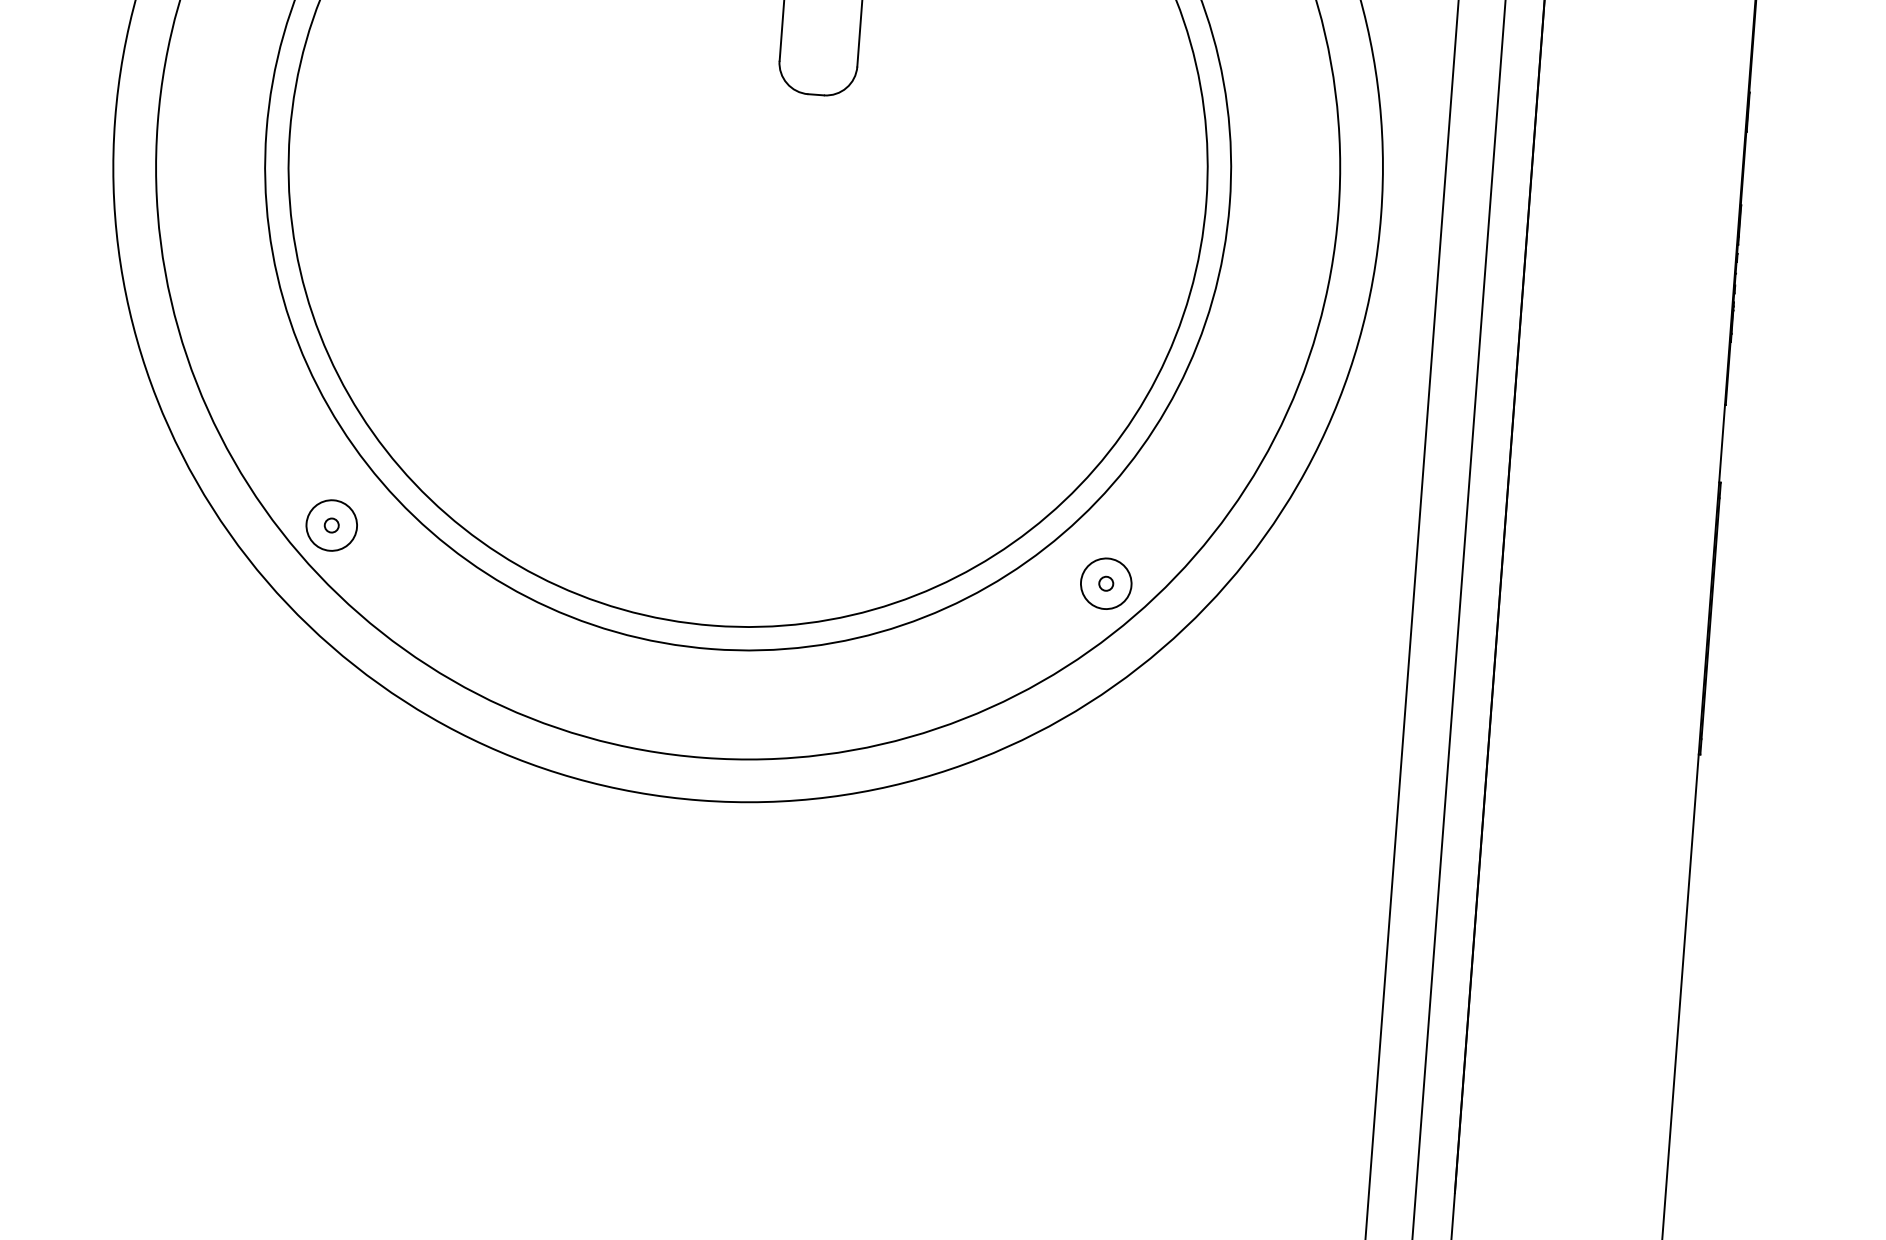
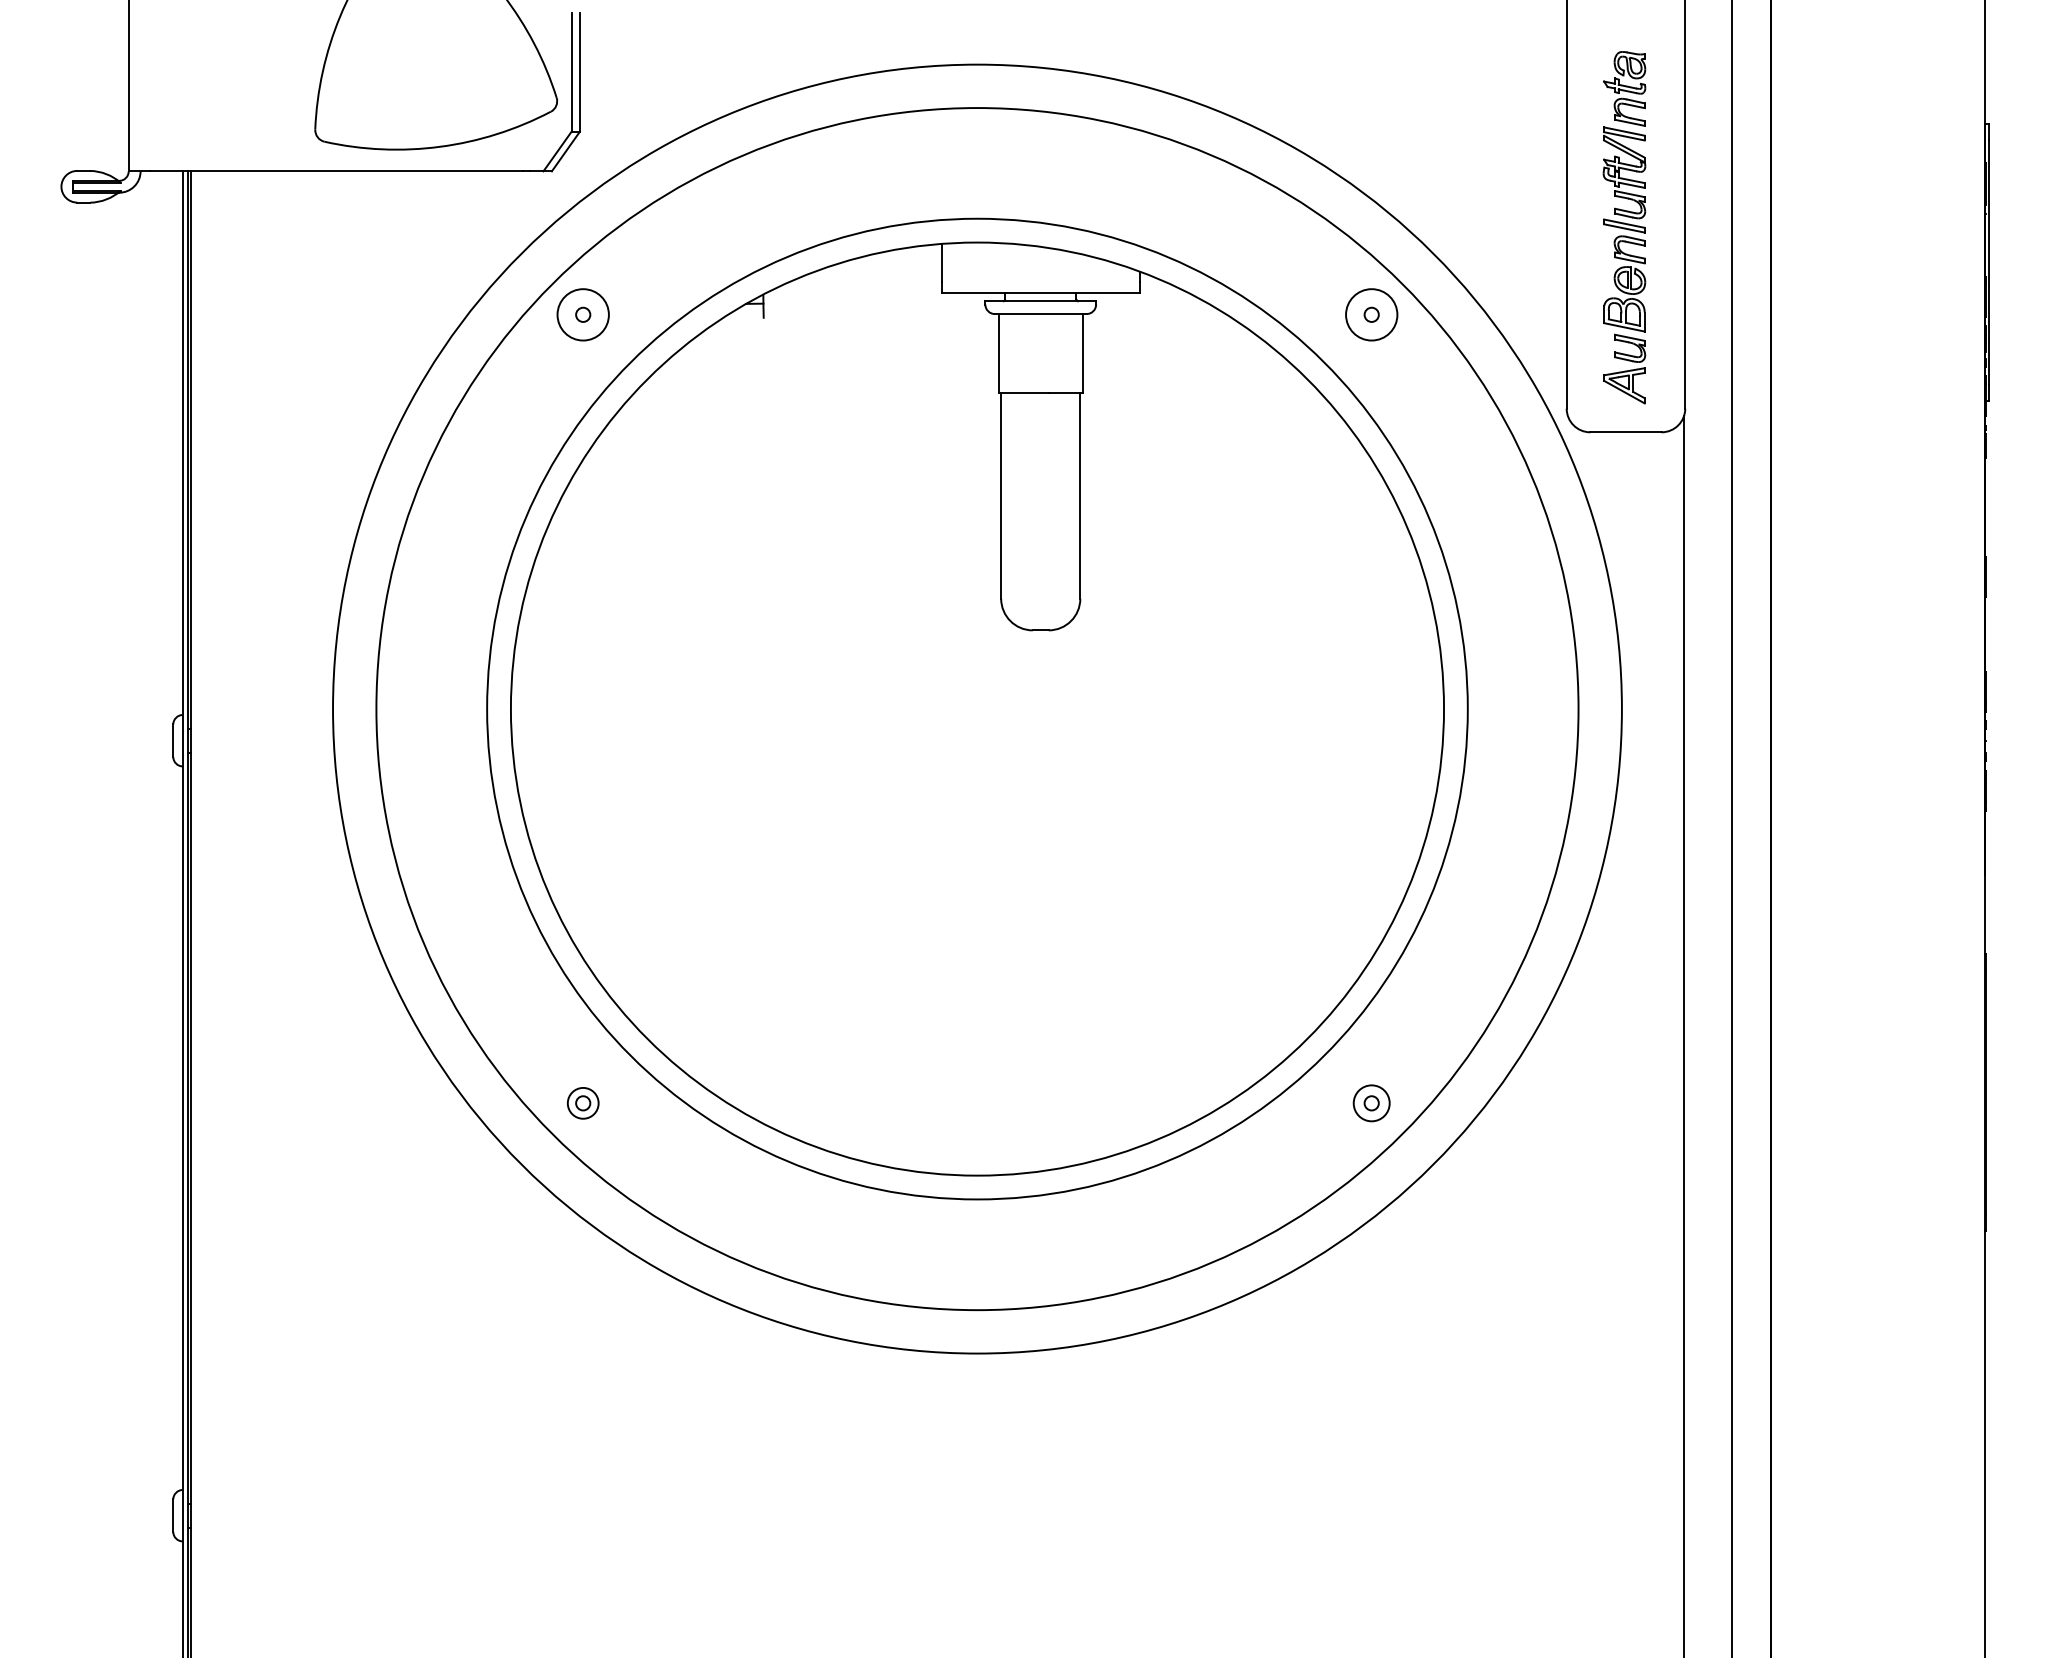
circle: (331, 525) -> (582, 1103), size x0.6
circle: (1106, 583) -> (1371, 1103), size x0.7

